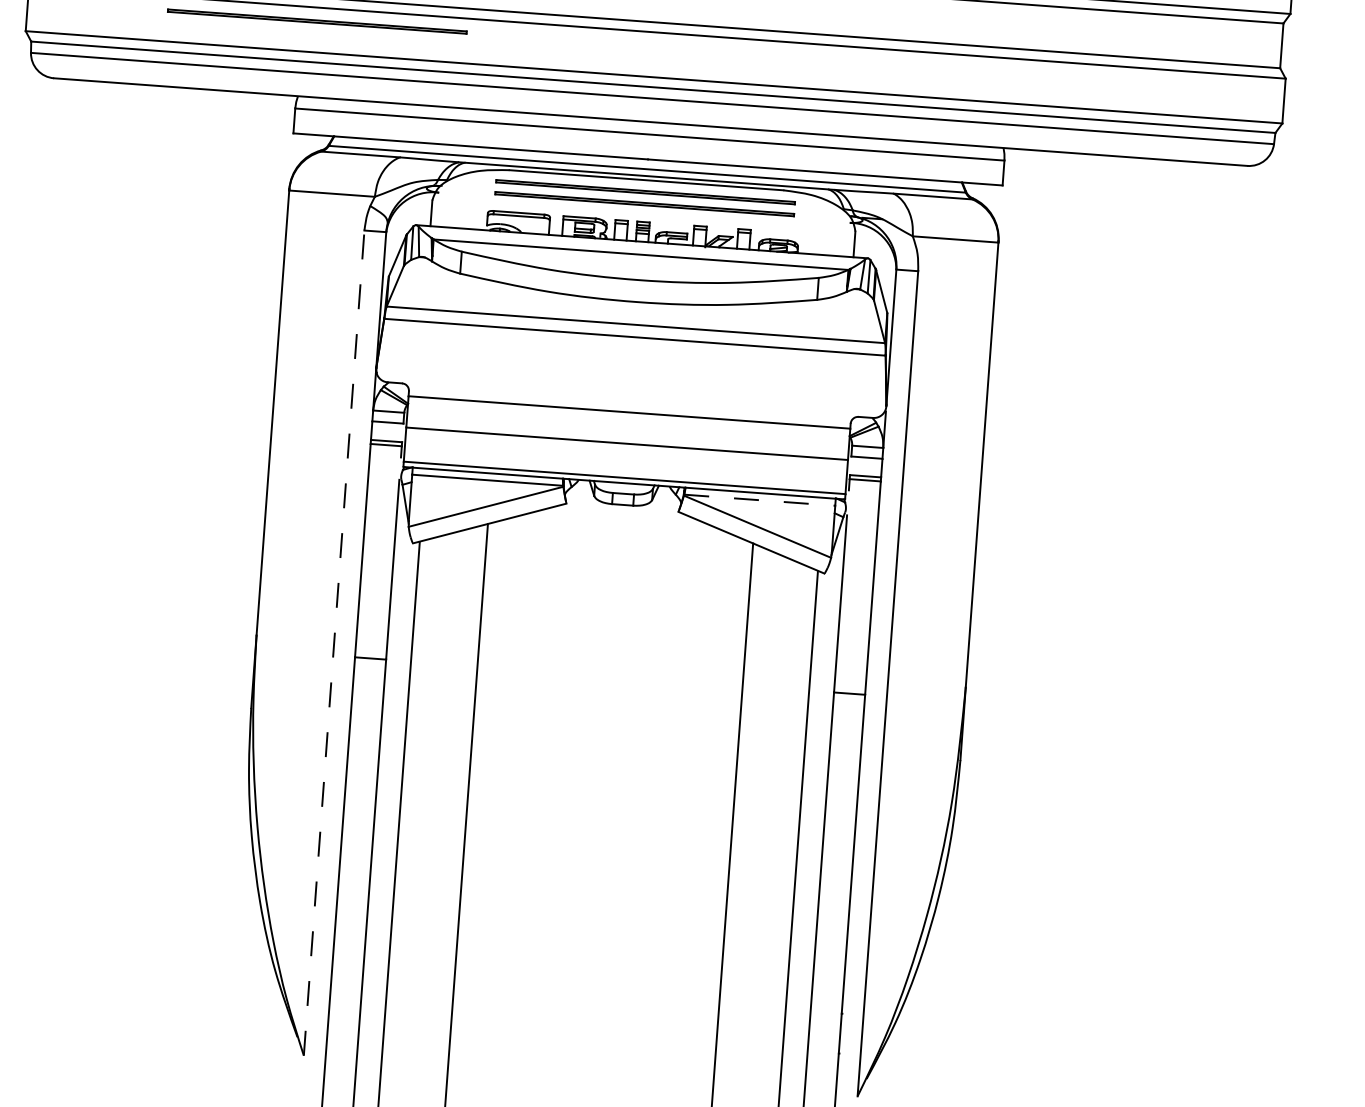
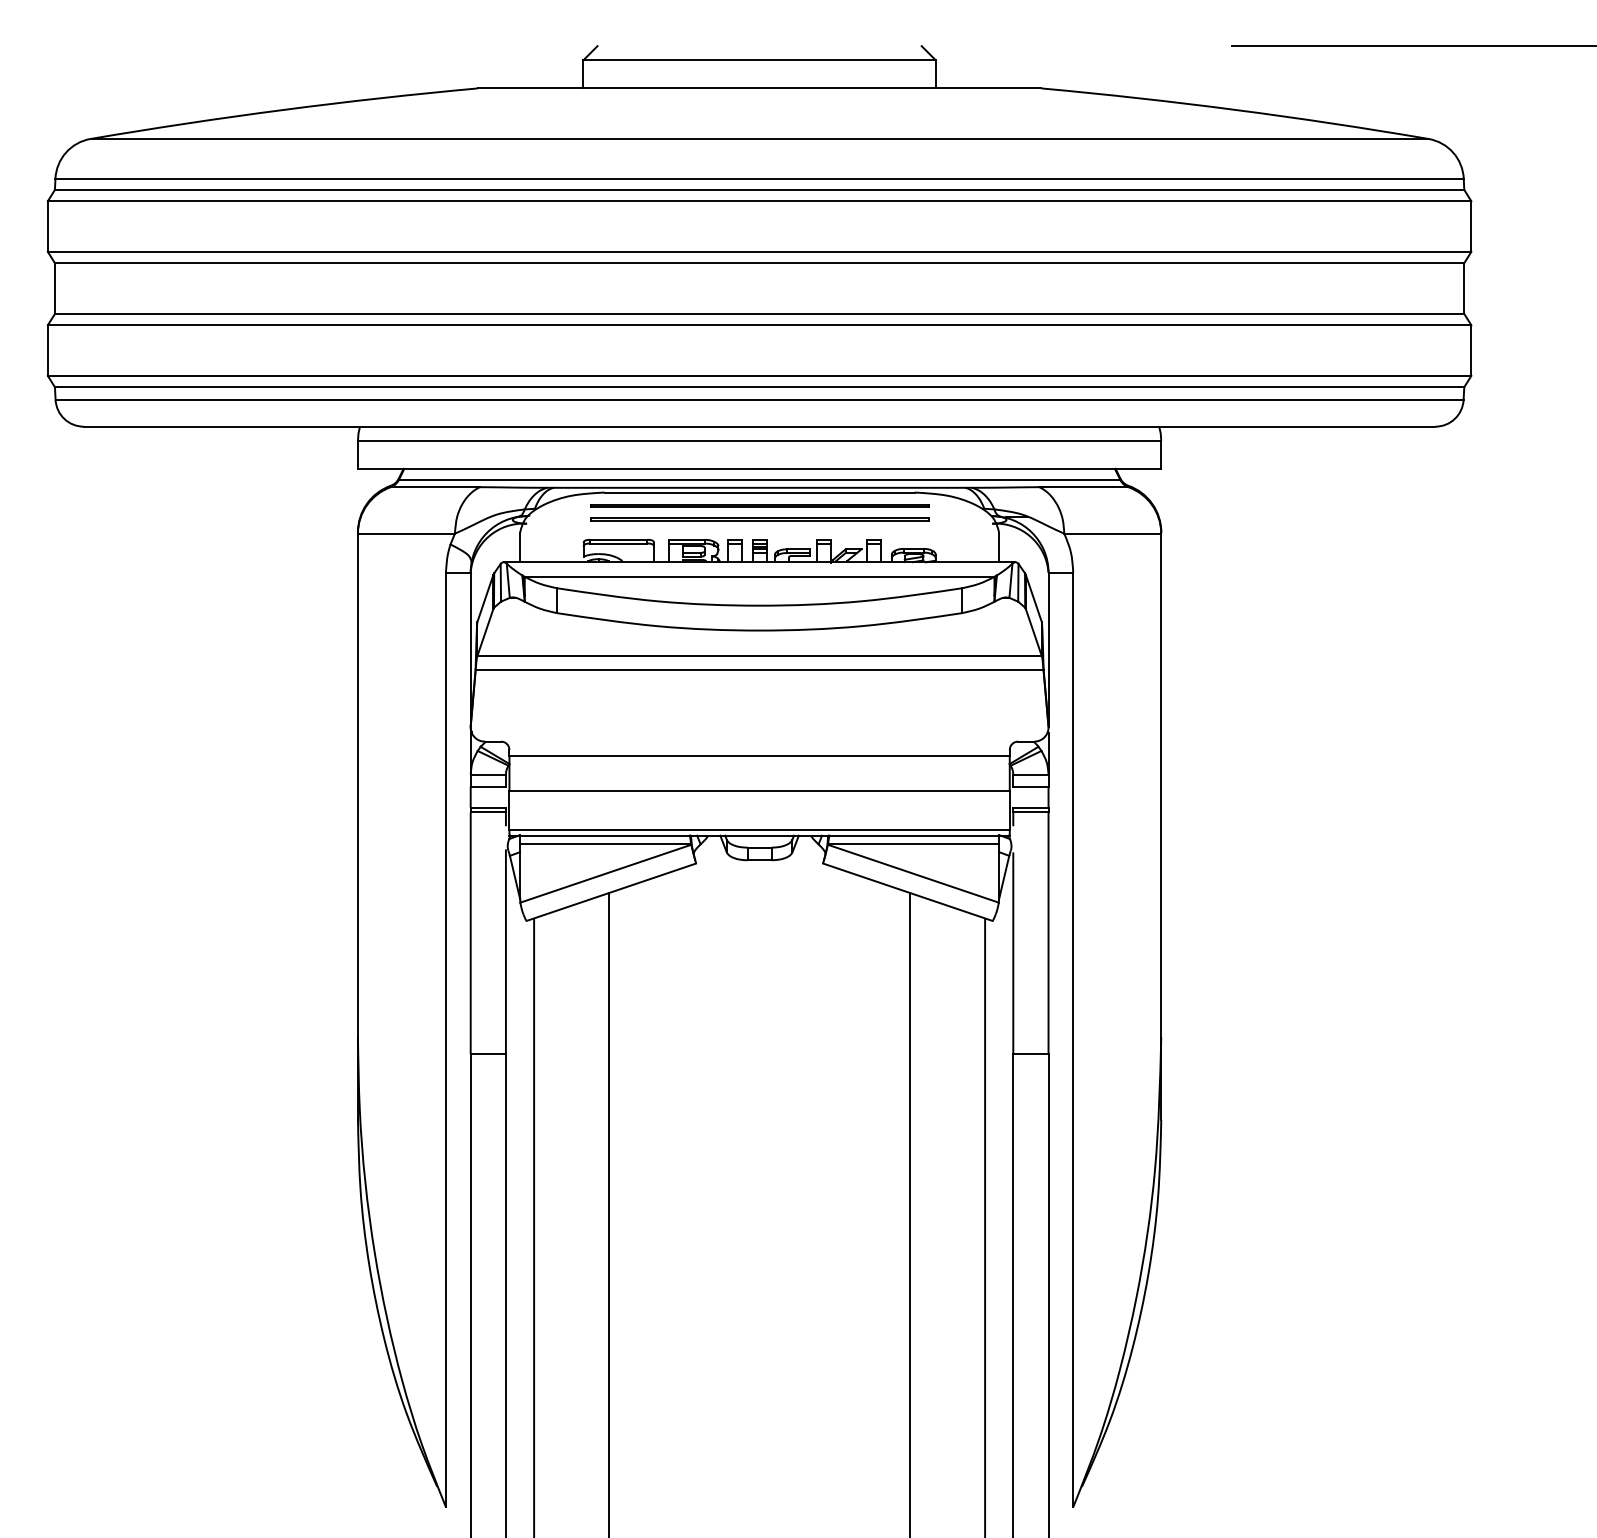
line: (317, 21) -> (375, 340), removed
line: (759, 500) -> (913, 843), dashed -> solid
line: (333, 642) -> (445, 1039), dashed -> solid

